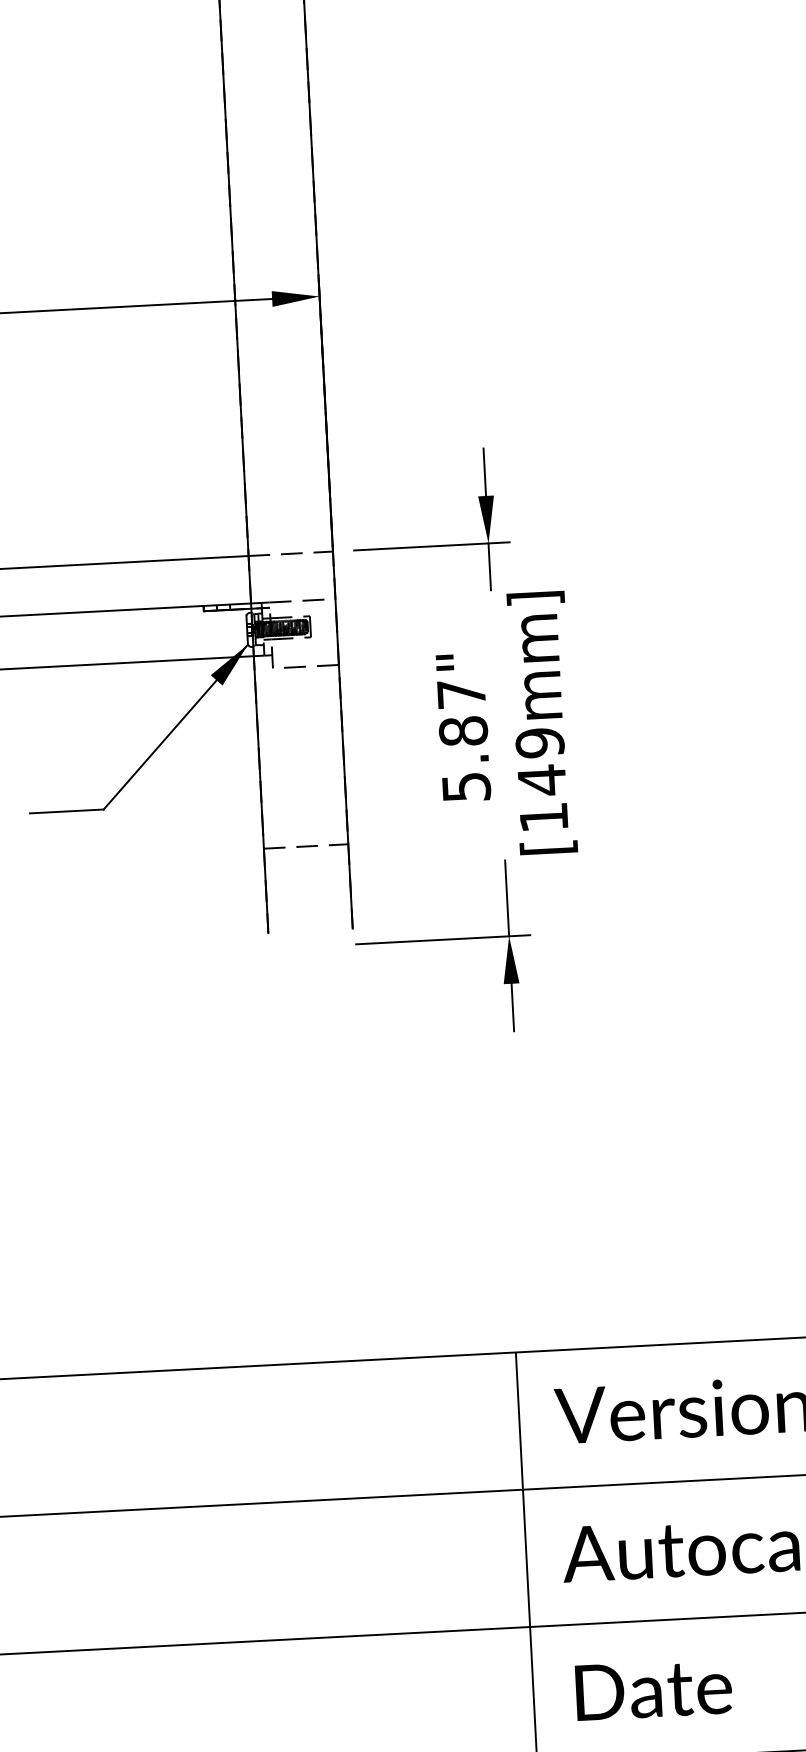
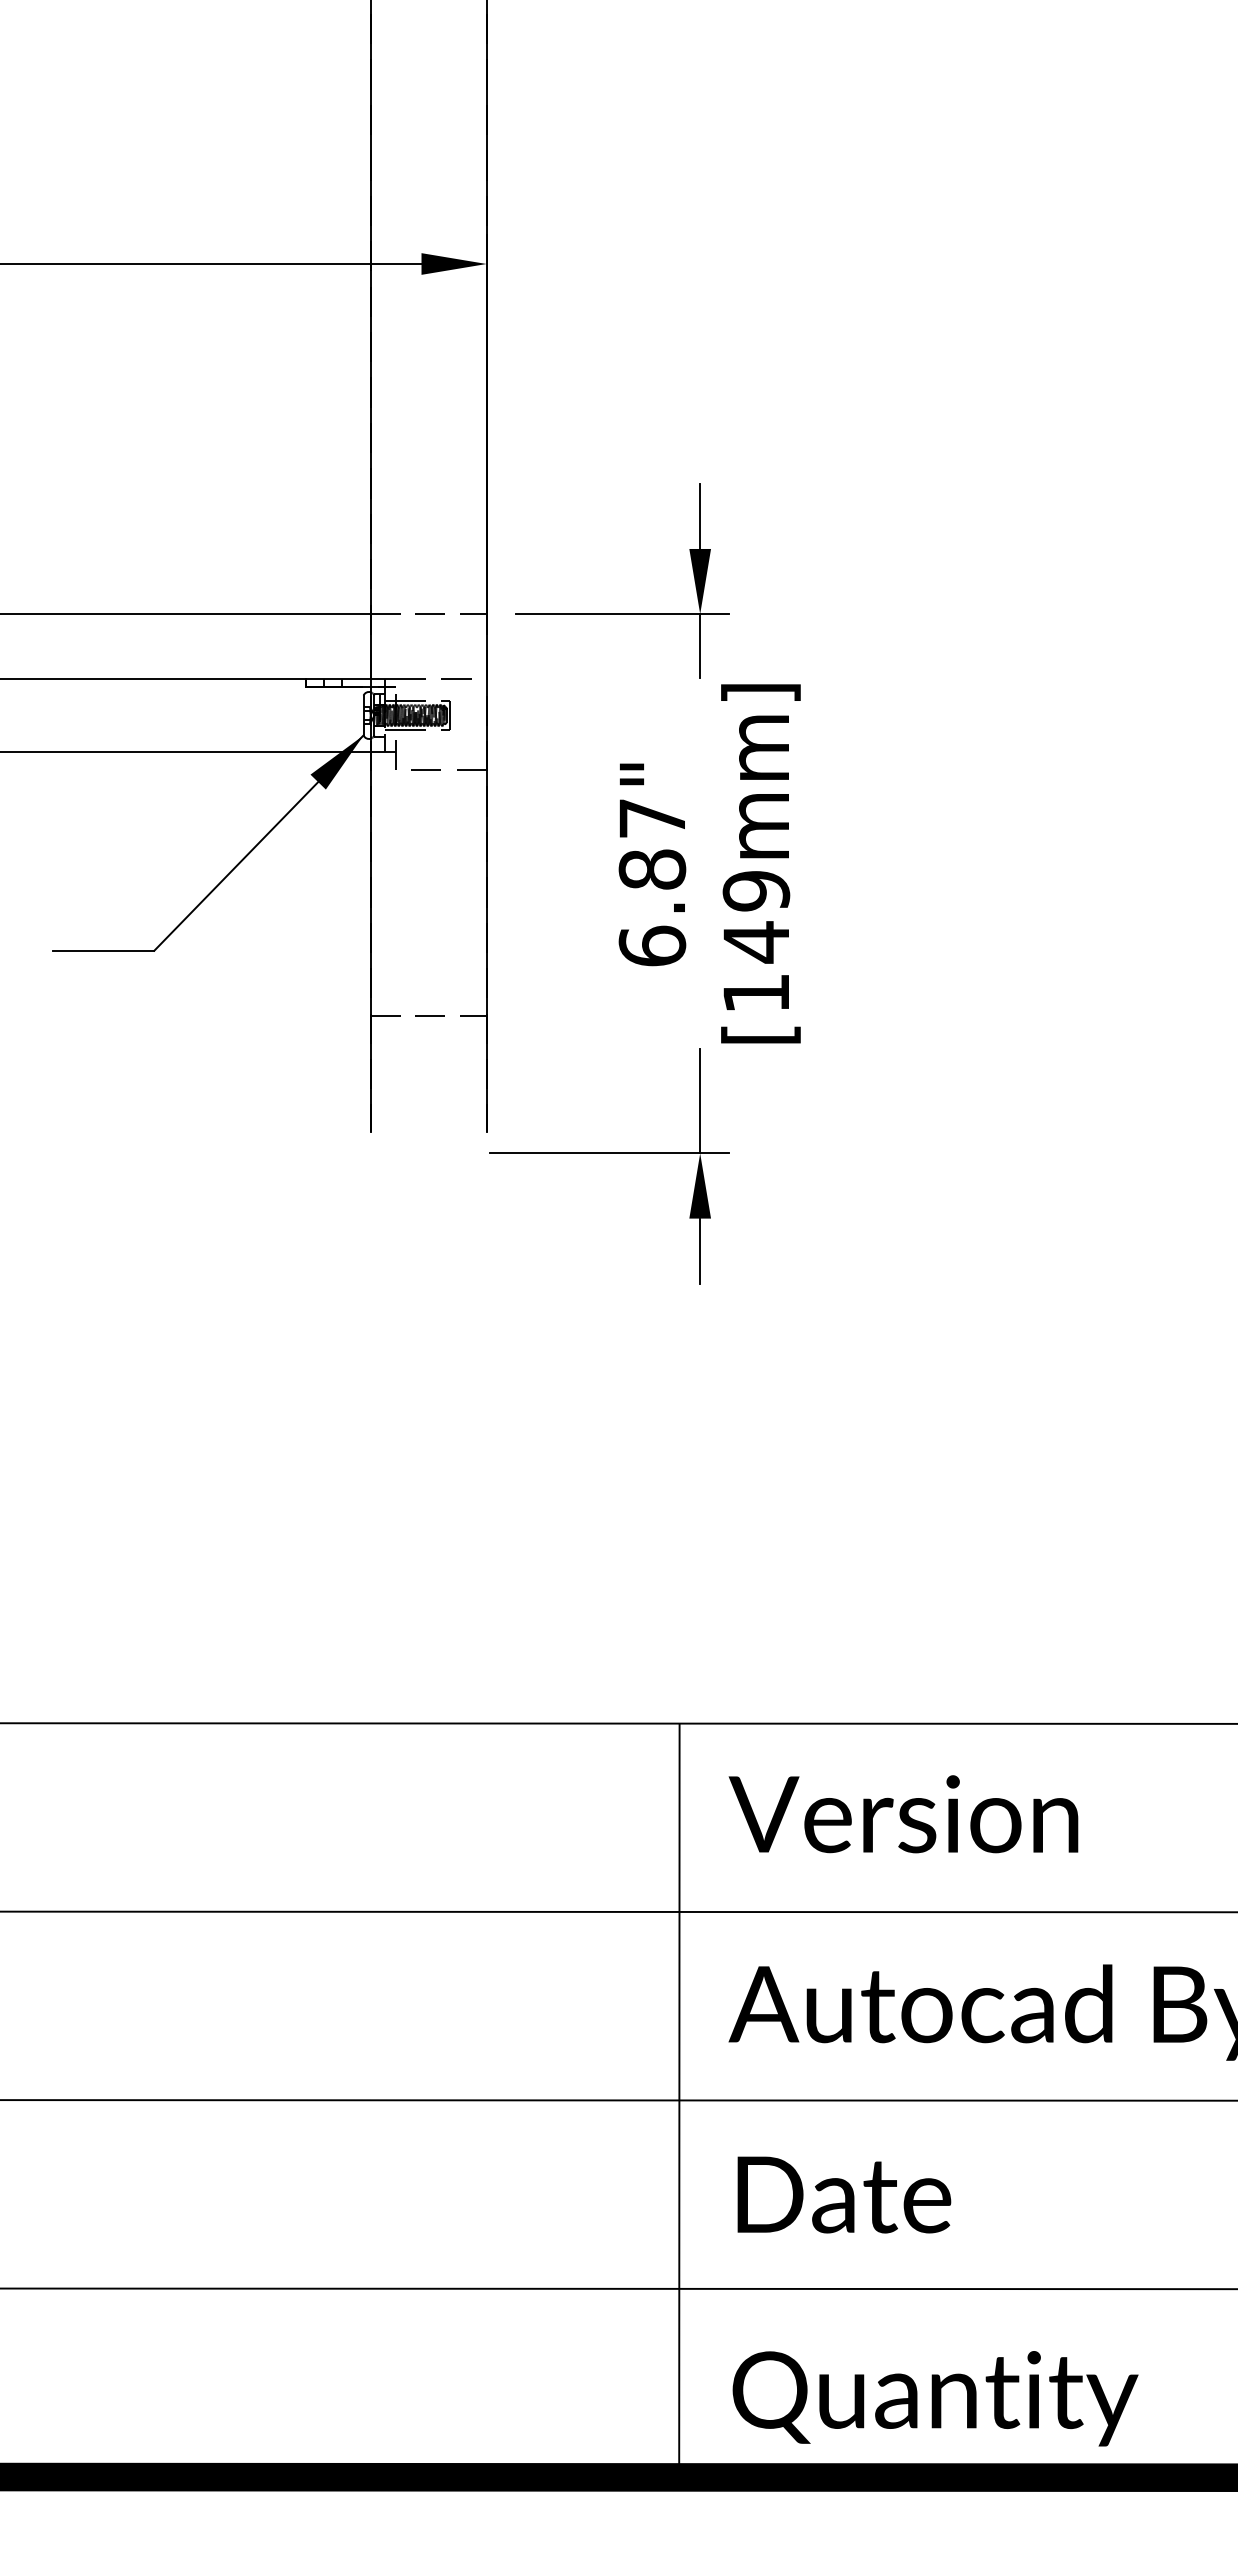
text: (466, 786) -> (652, 945), 5.87" -> 6.87"

